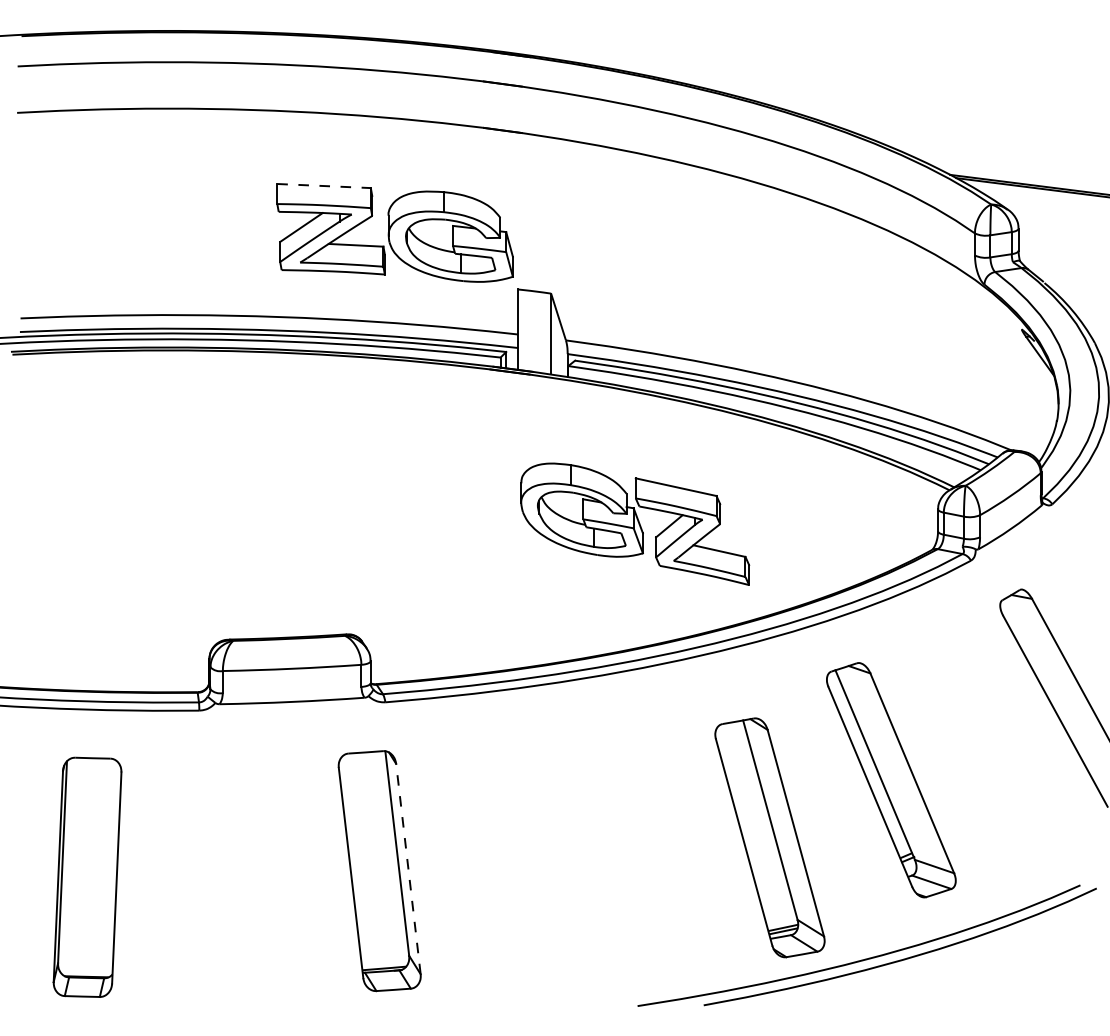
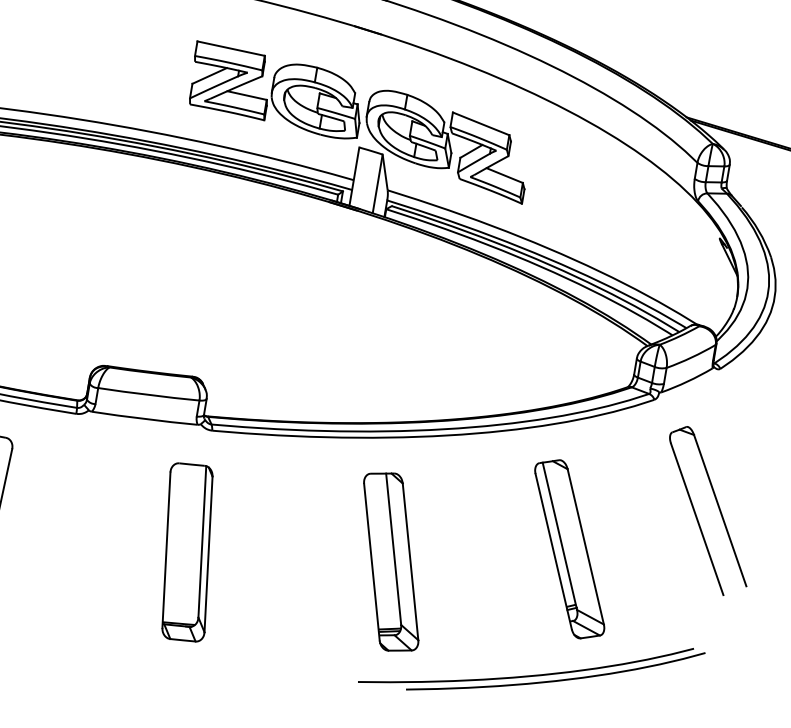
line: (324, 186) -> (231, 49), dashed -> solid
part: (635, 523) -> (447, 145), moved
part: (769, 837) -> (390, 561), moved
line: (408, 869) -> (208, 554), dashed -> solid

